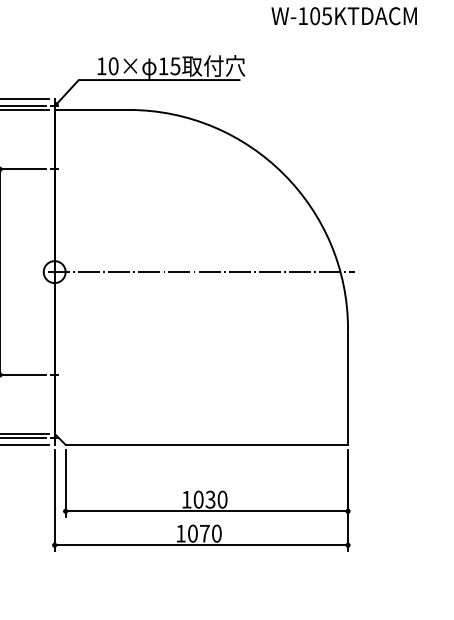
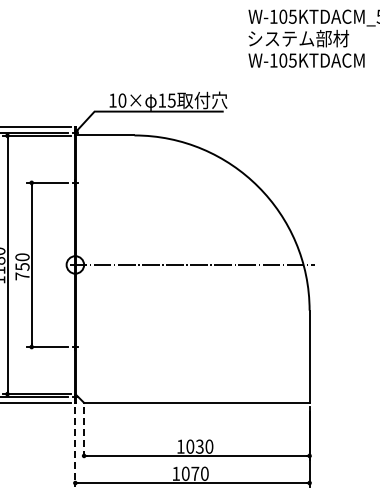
line: (66, 483) -> (84, 433), solid -> dashed
line: (54, 500) -> (75, 447), solid -> dashed

